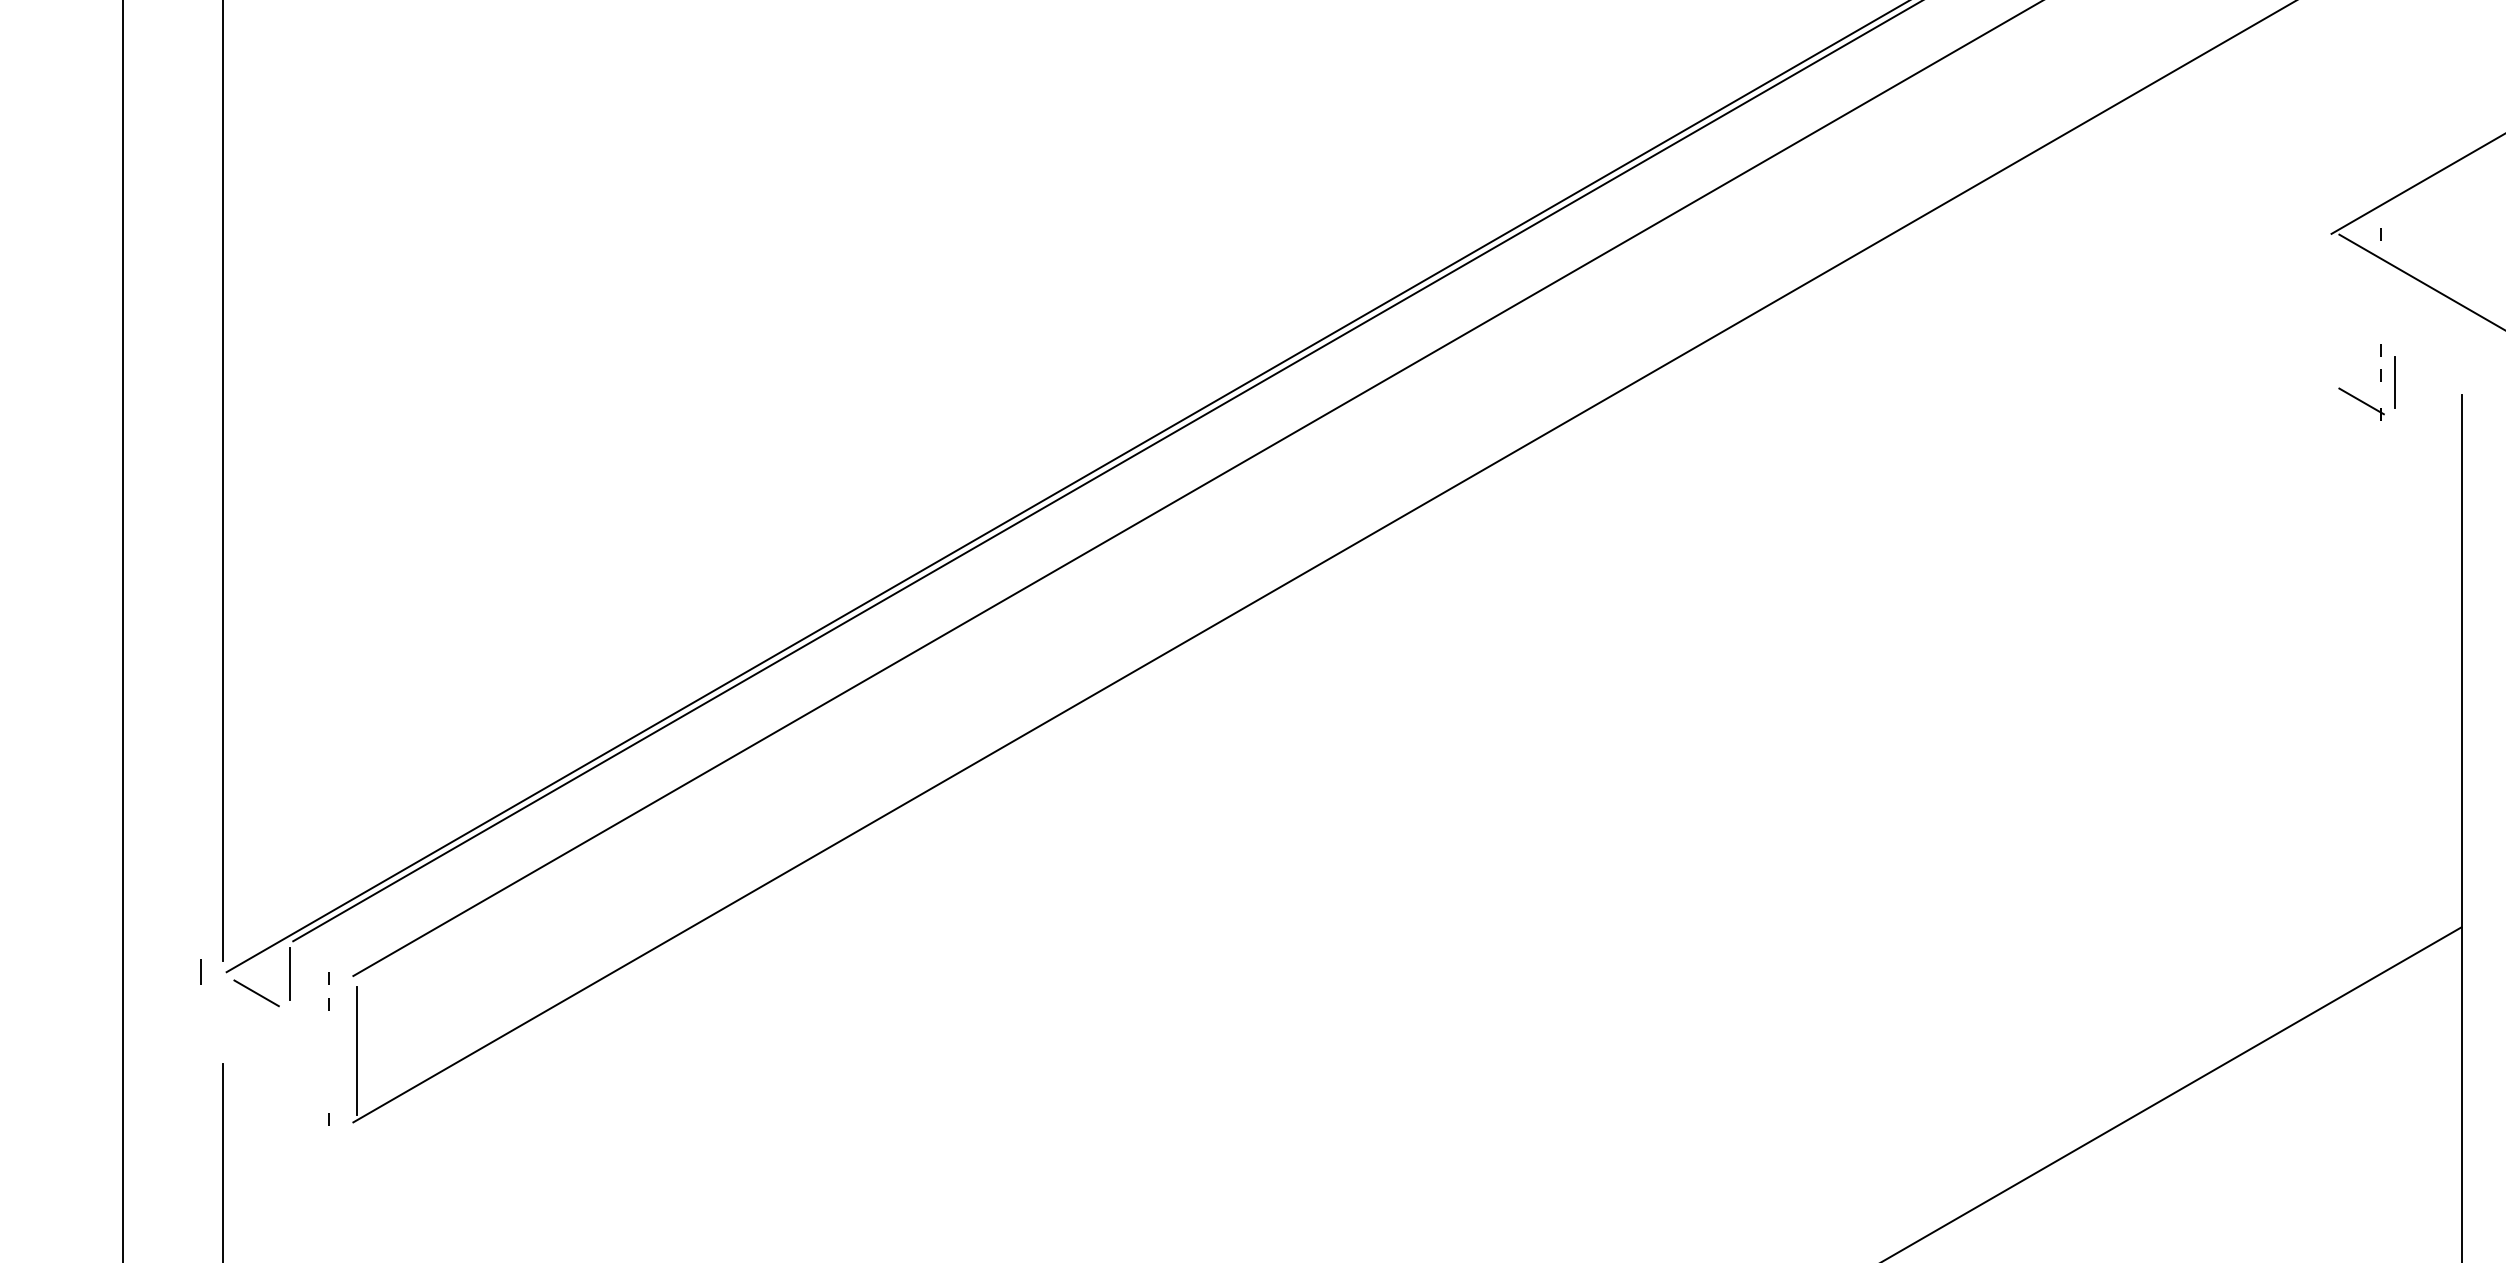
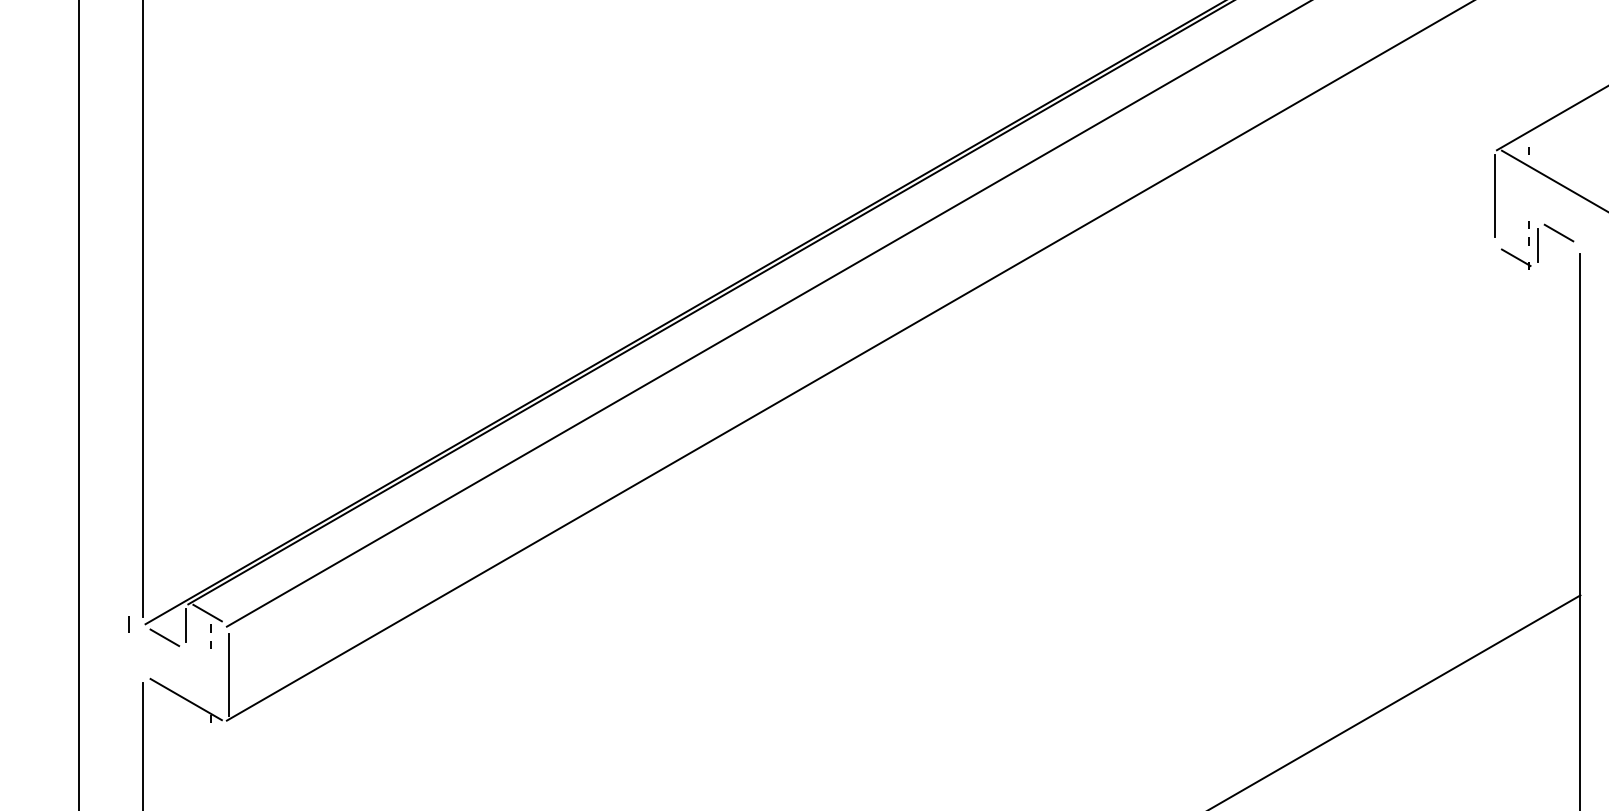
line: (2327, 304) -> (1494, 195), added
line: (2427, 362) -> (1558, 232), added
line: (323, 953) -> (207, 612), added
line: (288, 1089) -> (185, 699), added

